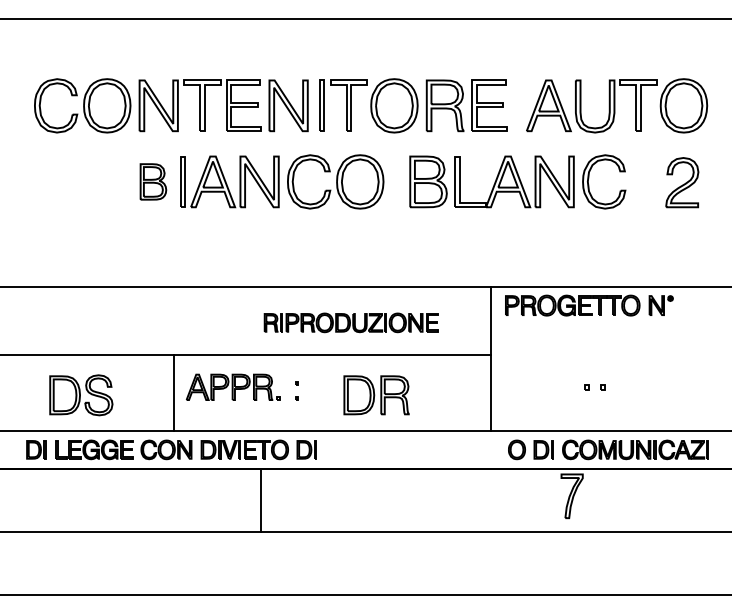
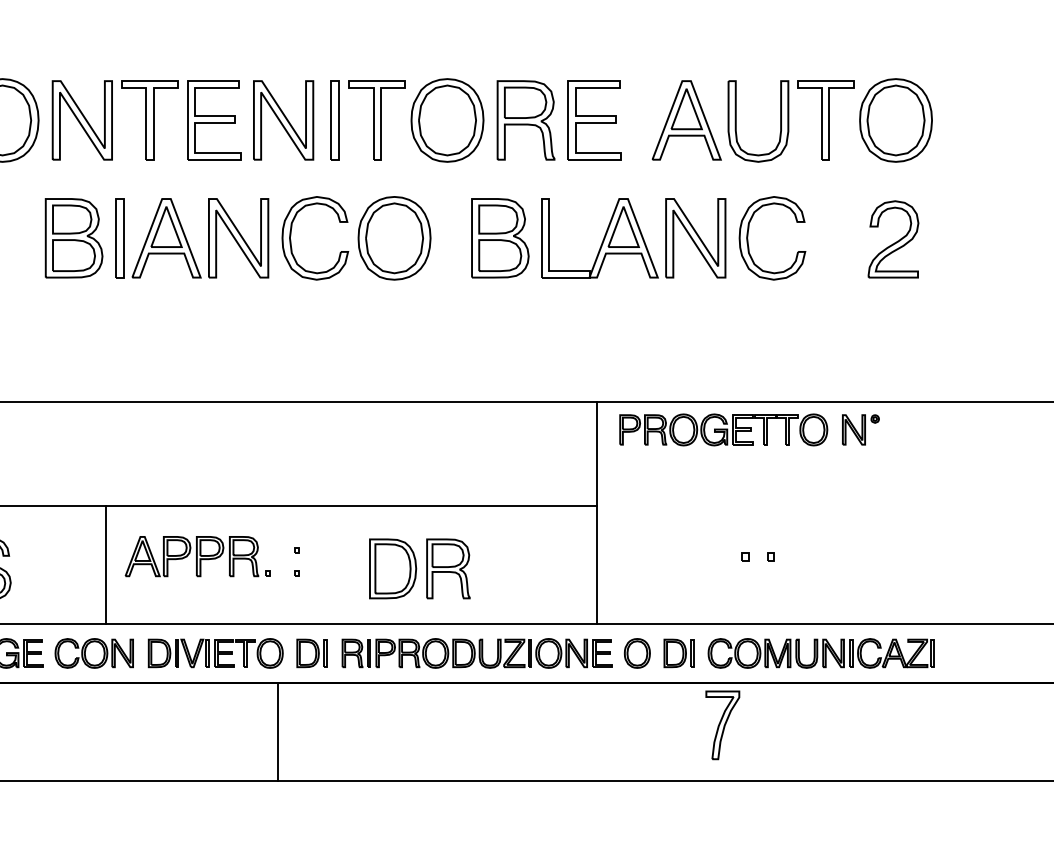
part: (153, 181) -> (74, 237), size x1.43
part: (350, 322) -> (475, 652), moved
line: (261, 500) -> (278, 731), moved

